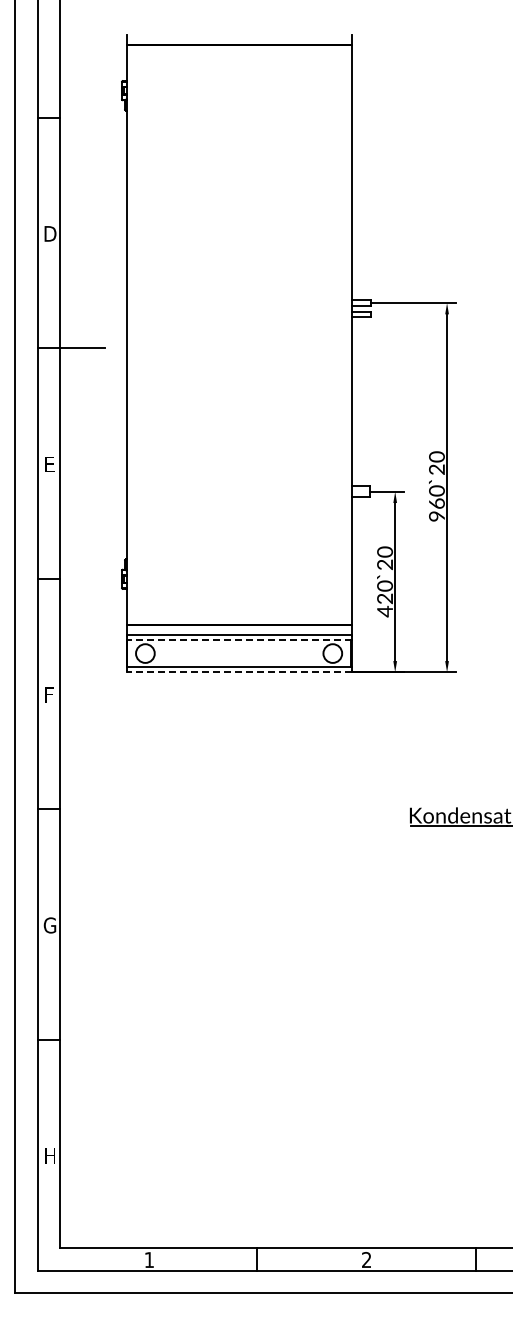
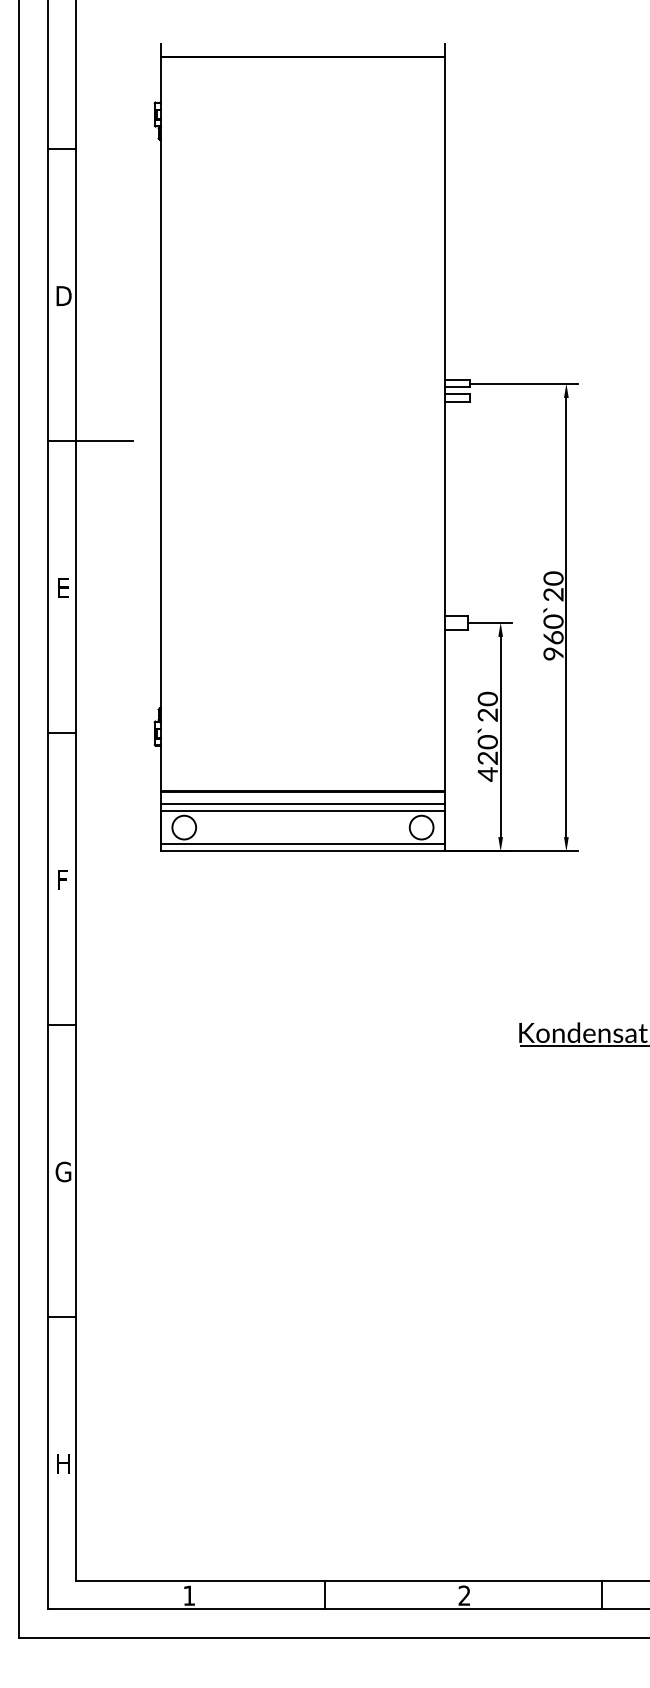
line: (238, 640) -> (302, 811), dashed -> solid
line: (238, 672) -> (302, 851), dashed -> solid

